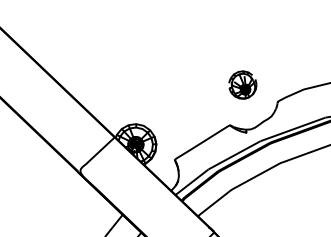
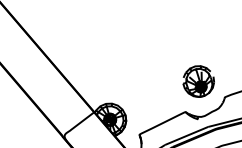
part: (242, 84) -> (198, 81), size x1.43

